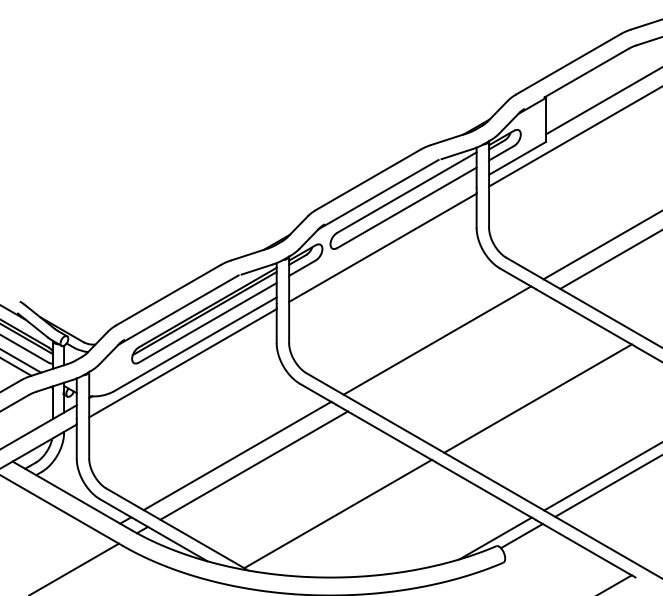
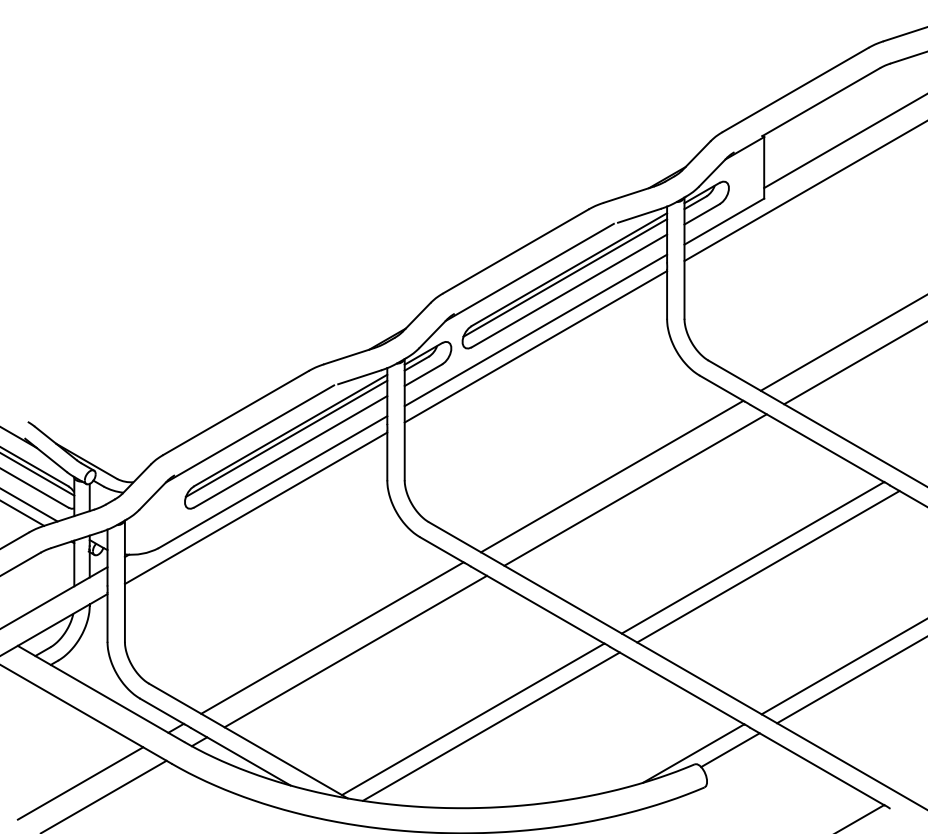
line: (404, 198) -> (565, 277), added
line: (382, 236) -> (535, 330), added
line: (454, 349) -> (635, 489), added
line: (549, 404) -> (768, 566), added
line: (350, 519) -> (490, 726), added
line: (57, 559) -> (80, 783), added

